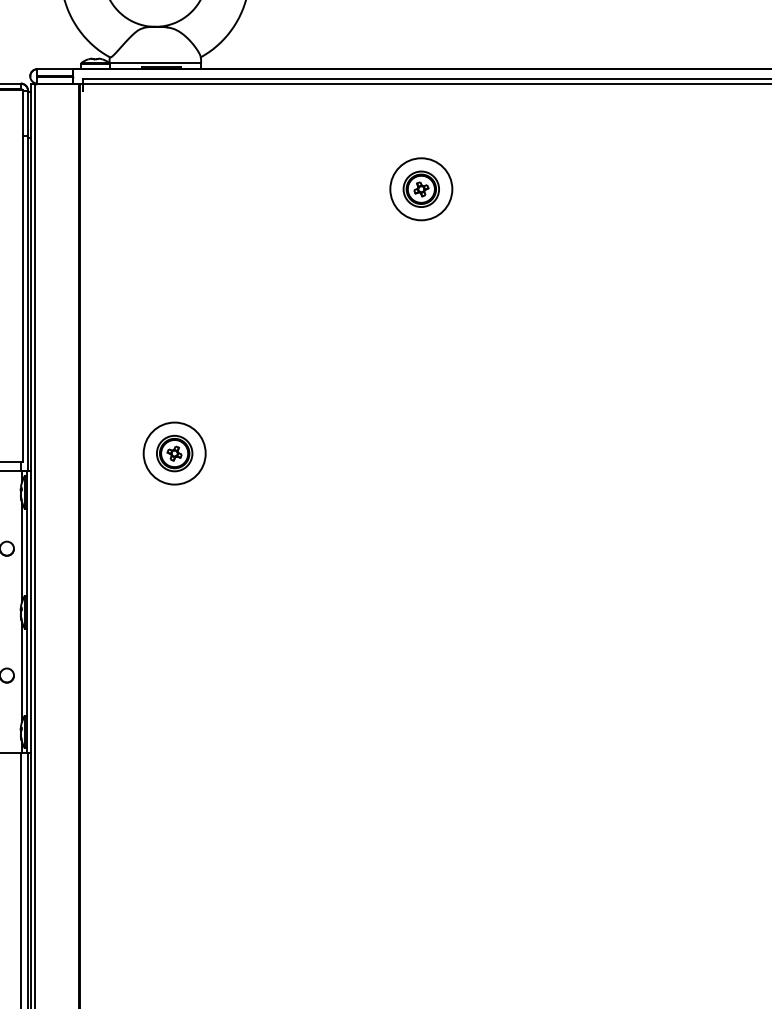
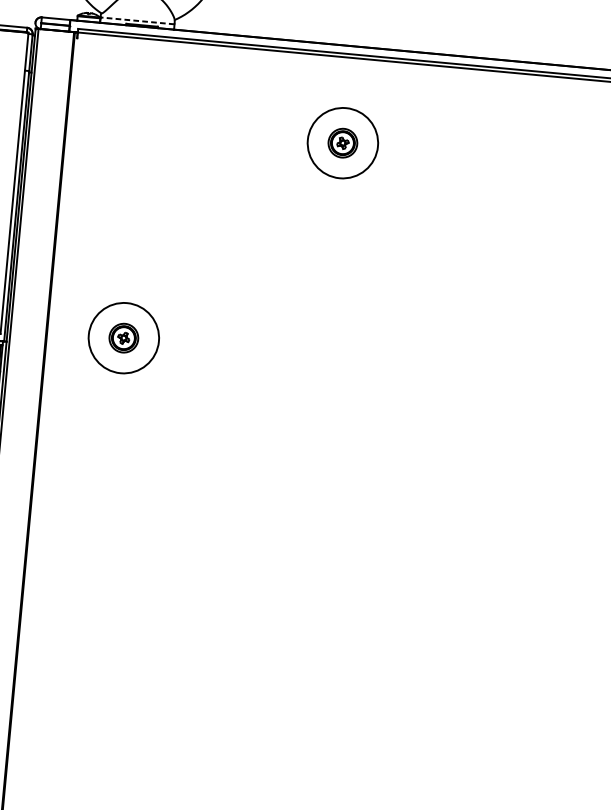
line: (155, 62) -> (137, 20), solid -> dashed
circle: (421, 189) -> (343, 143), size x1.4
circle: (174, 453) -> (123, 338), size x1.4

